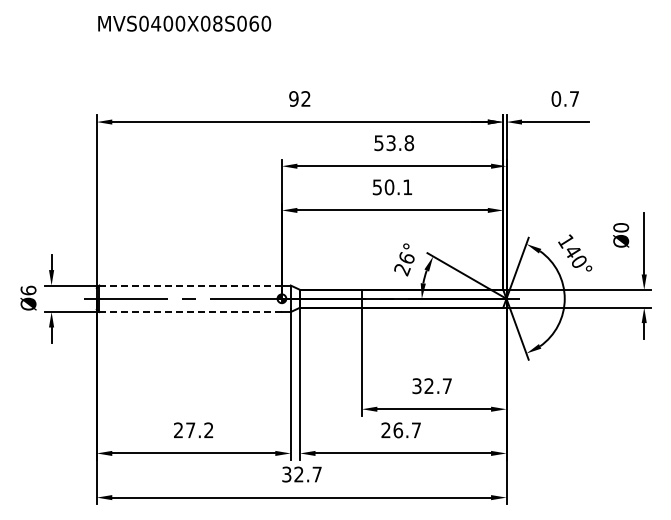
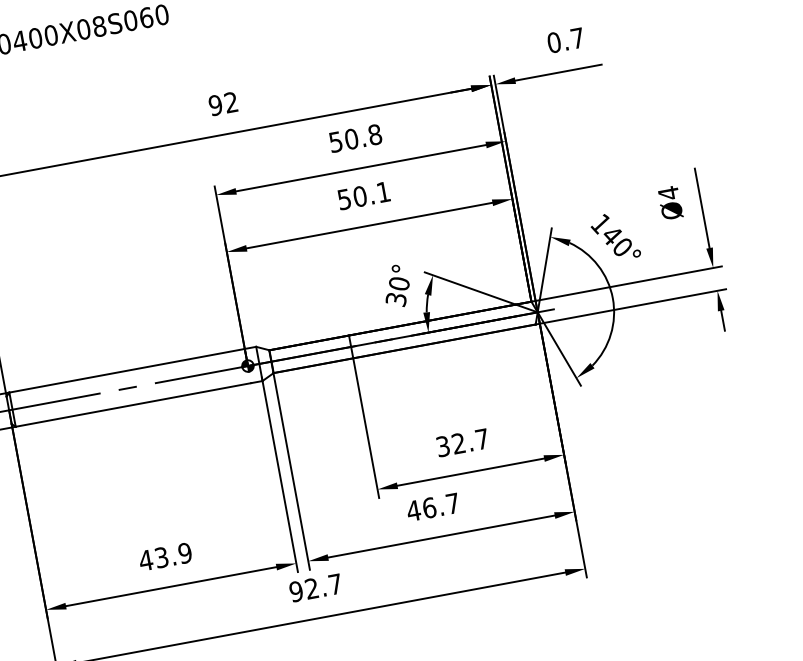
text: (390, 143) -> (350, 139), 53.8 -> 50.8
text: (621, 227) -> (669, 192), Ø0 -> Ø4
text: (404, 264) -> (397, 292), 26° -> 30°
line: (190, 285) -> (126, 370), dashed -> solid
line: (191, 312) -> (134, 405), dashed -> solid
text: (193, 430) -> (165, 557), 27.2 -> 43.9
text: (386, 430) -> (414, 510), 26.7 -> 46.7
text: (286, 474) -> (295, 591), 32.7 -> 92.7

